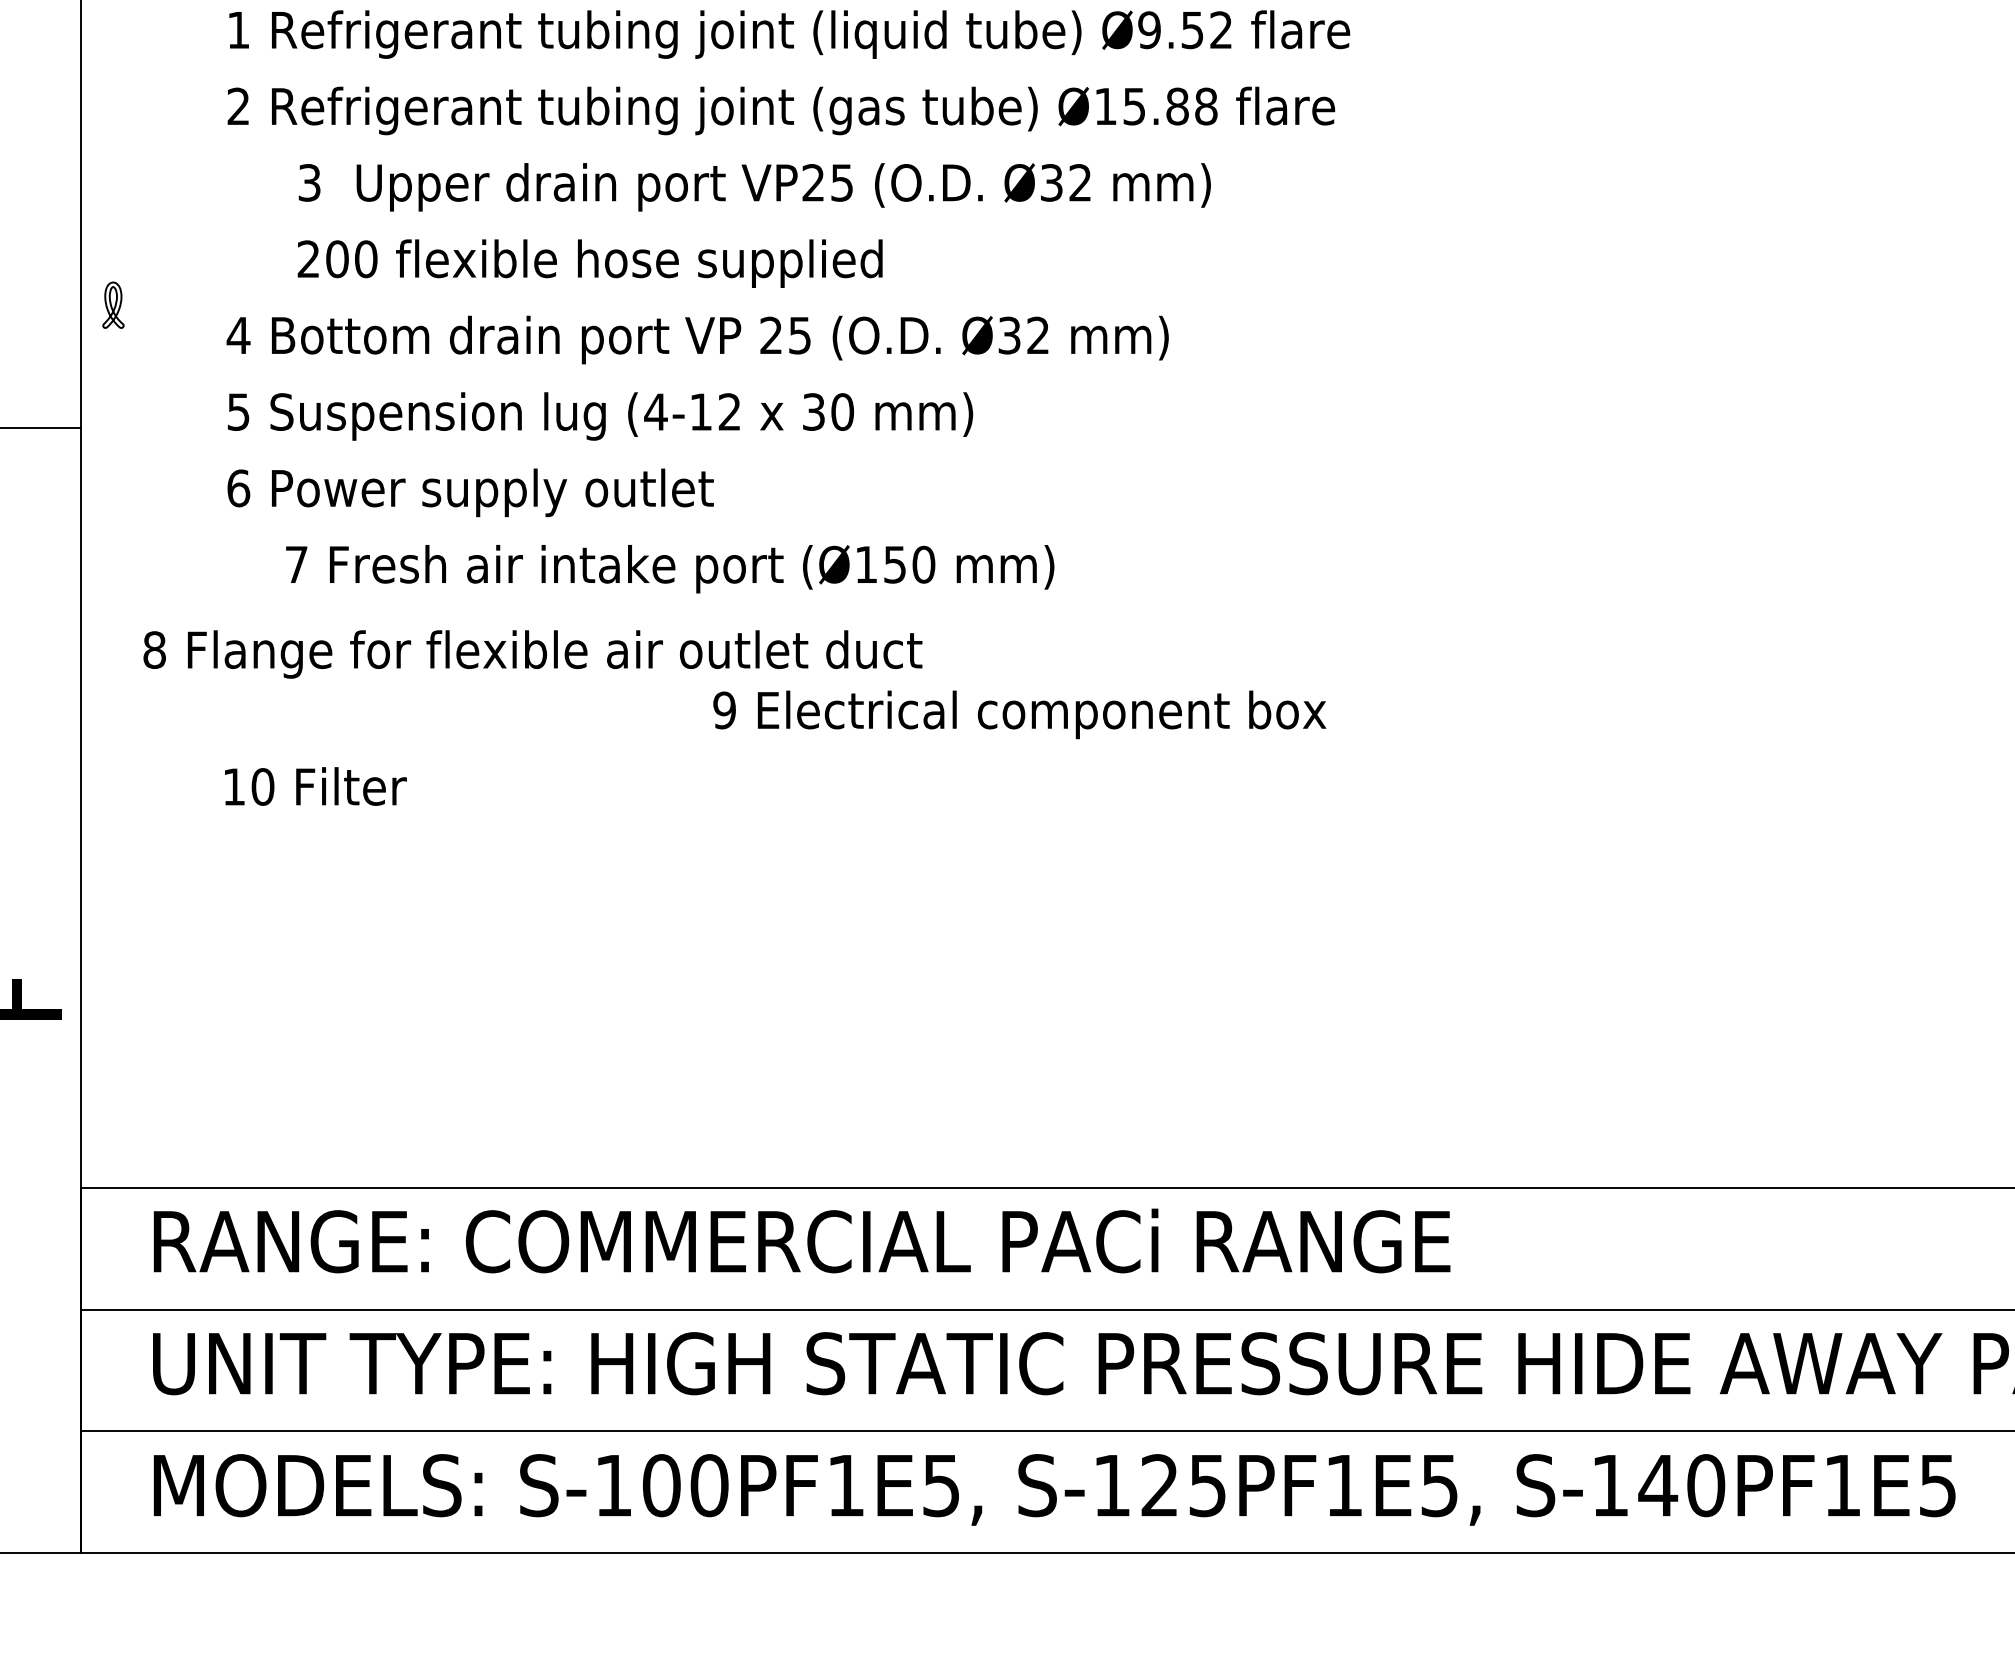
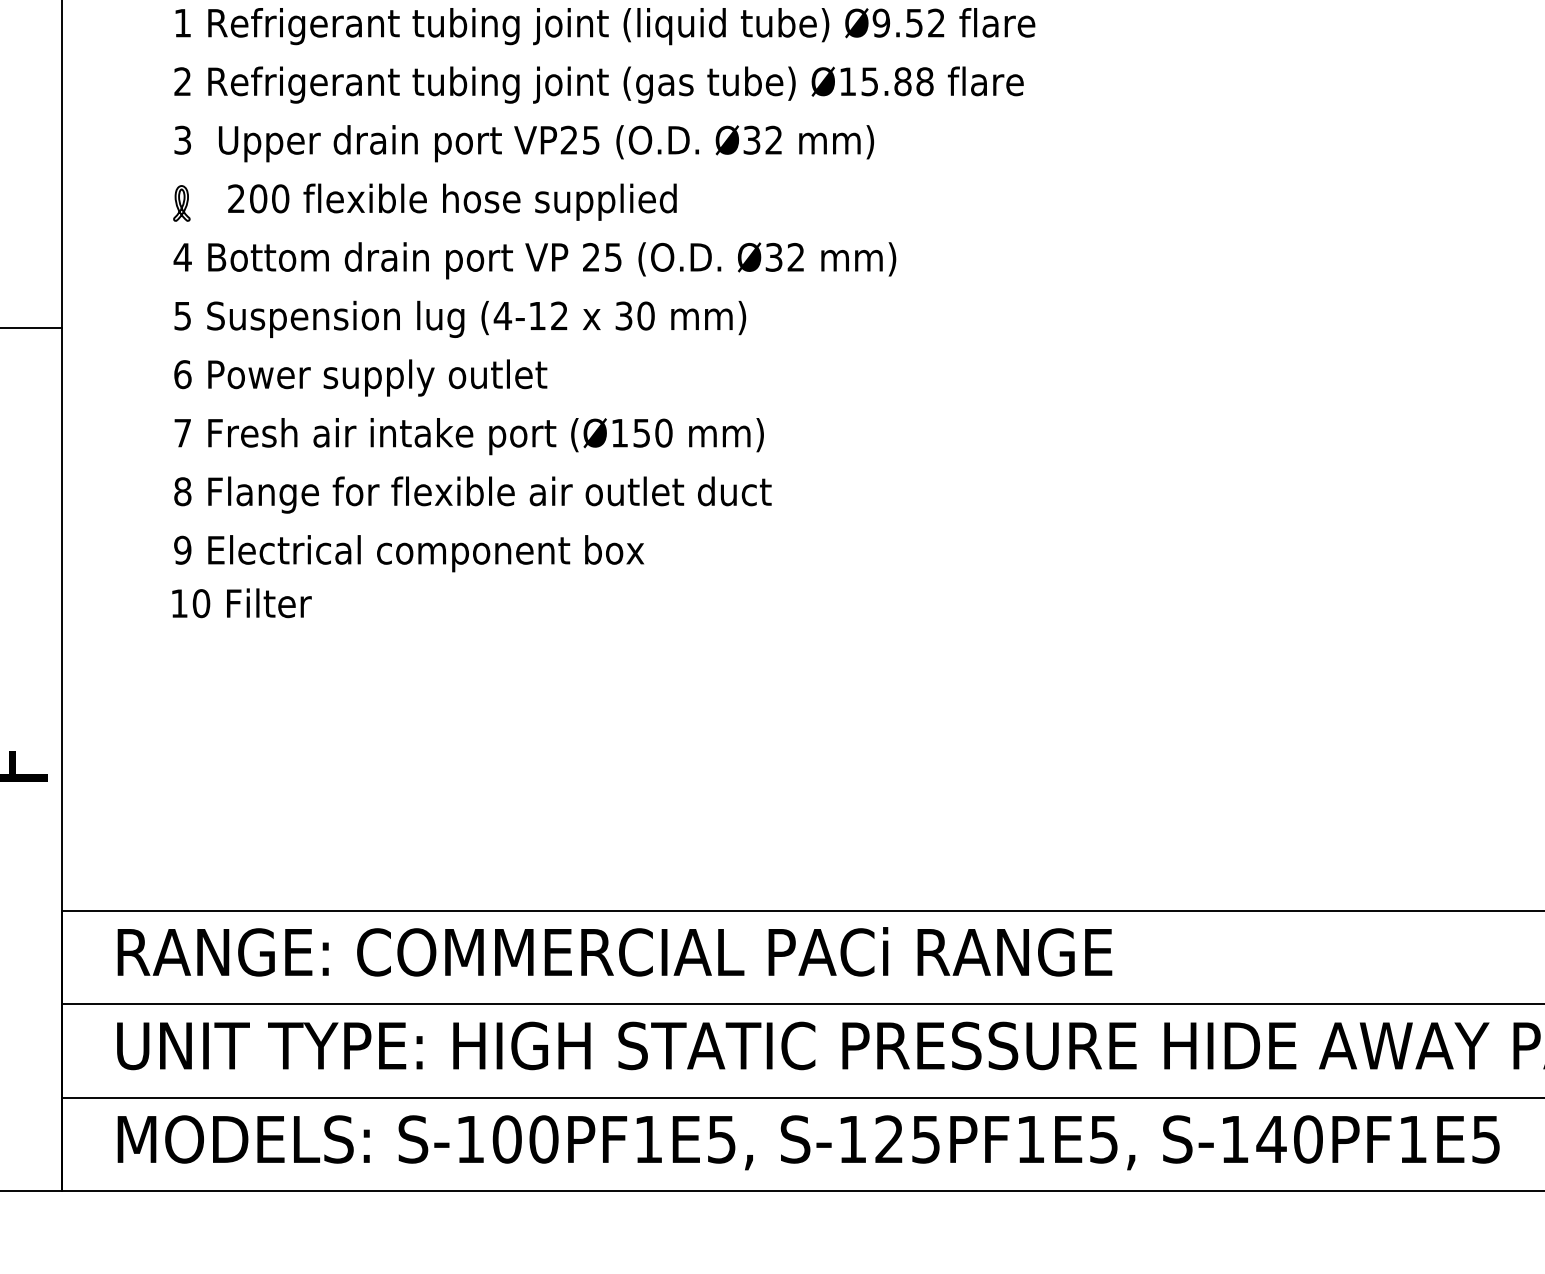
text: (754, 187) -> (523, 143), moved
part: (113, 304) -> (181, 202), moved
text: (670, 569) -> (469, 436), moved
text: (532, 654) -> (472, 495), moved
text: (1019, 714) -> (408, 553), moved

